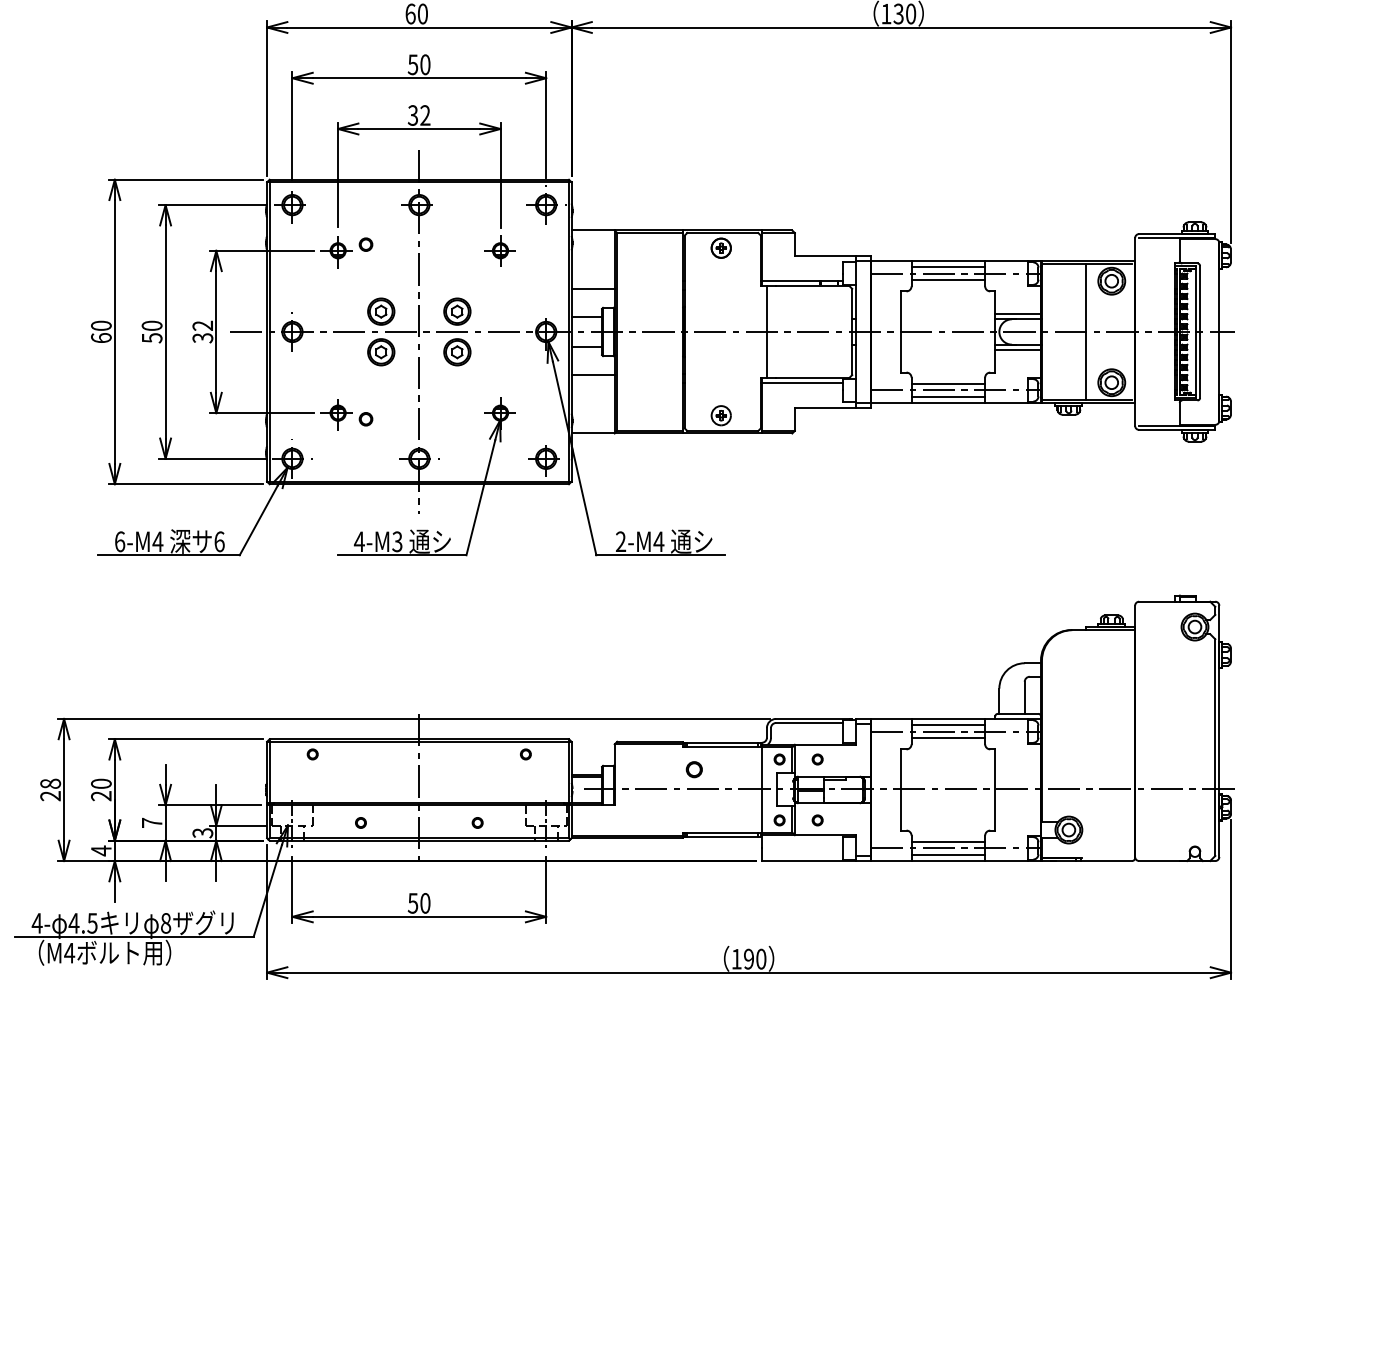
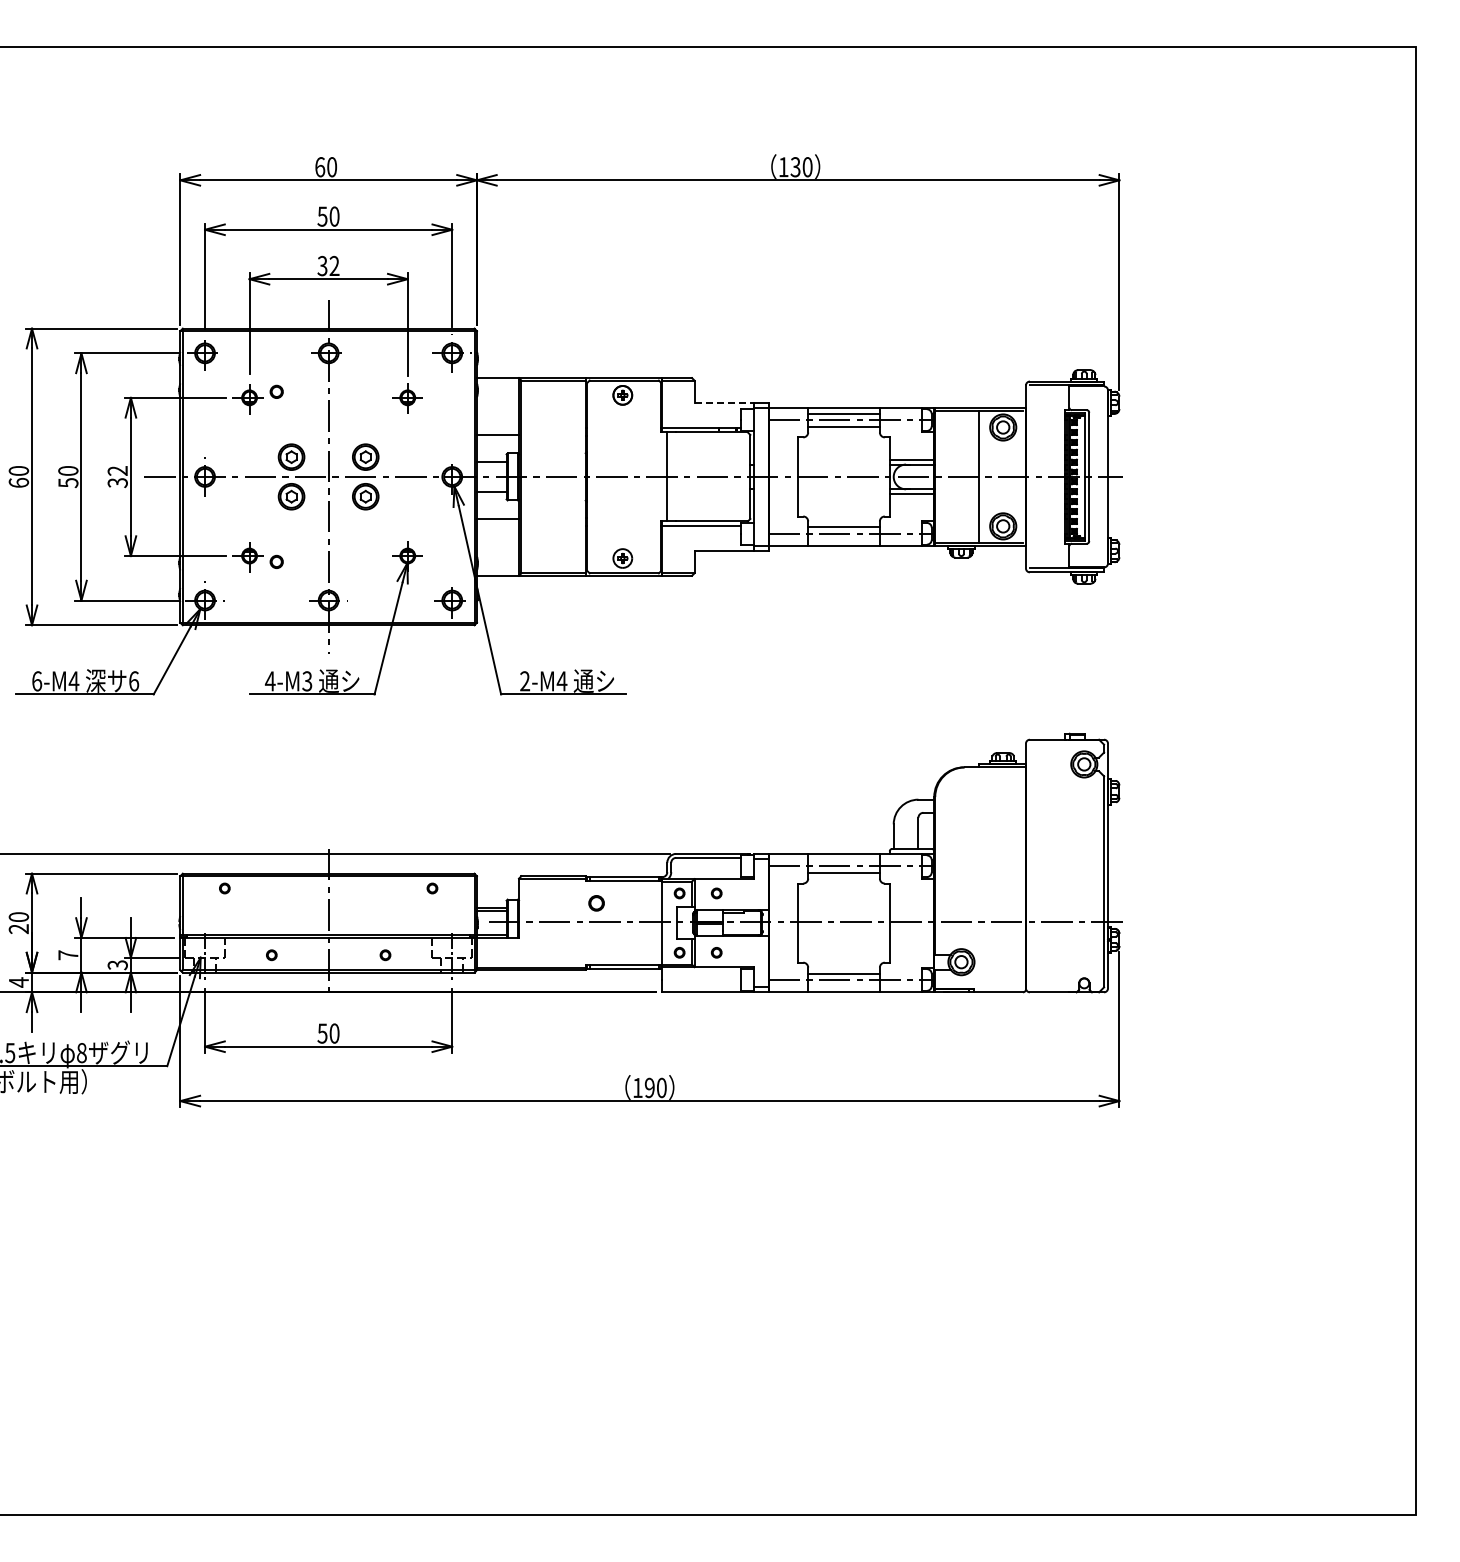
line: (825, 255) -> (724, 402), solid -> dashed
line: (947, 397) -> (843, 540), removed
line: (947, 724) -> (843, 859), removed
line: (947, 855) -> (843, 986), removed

